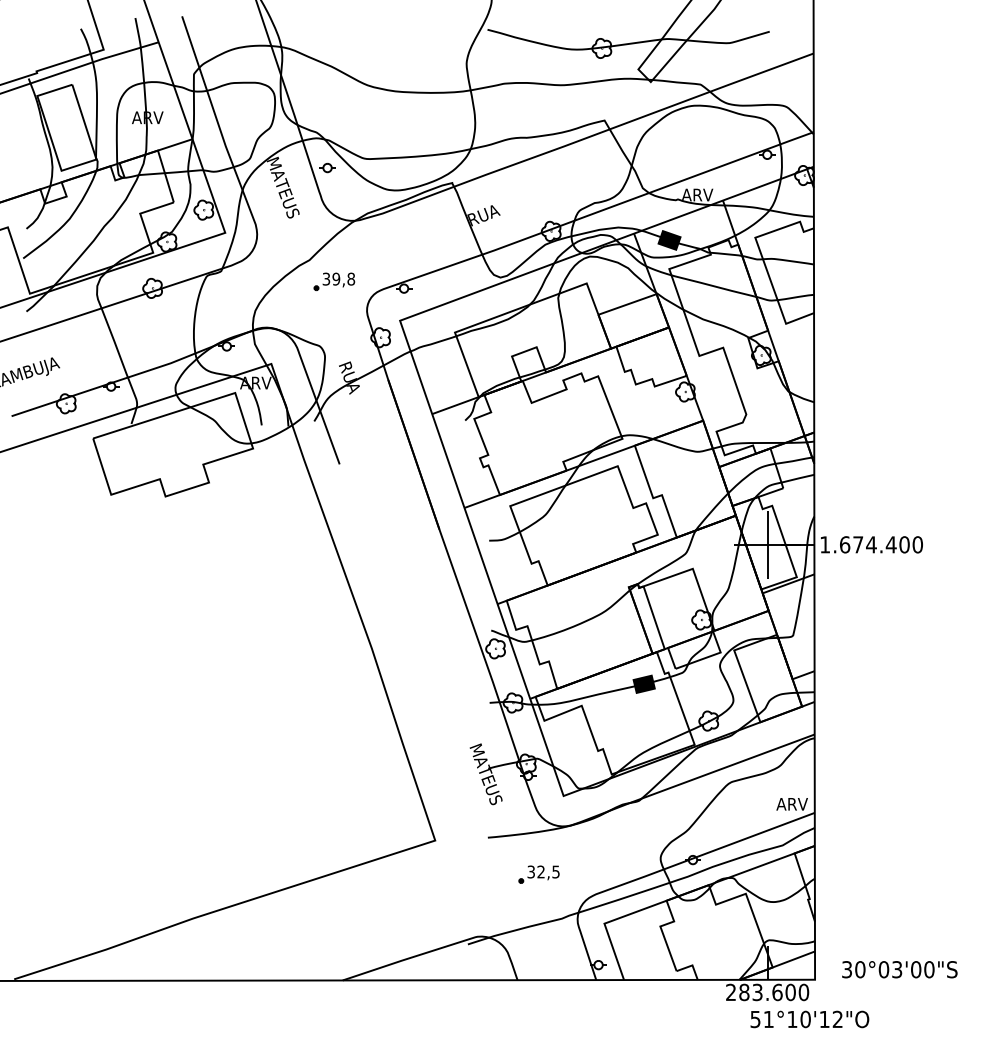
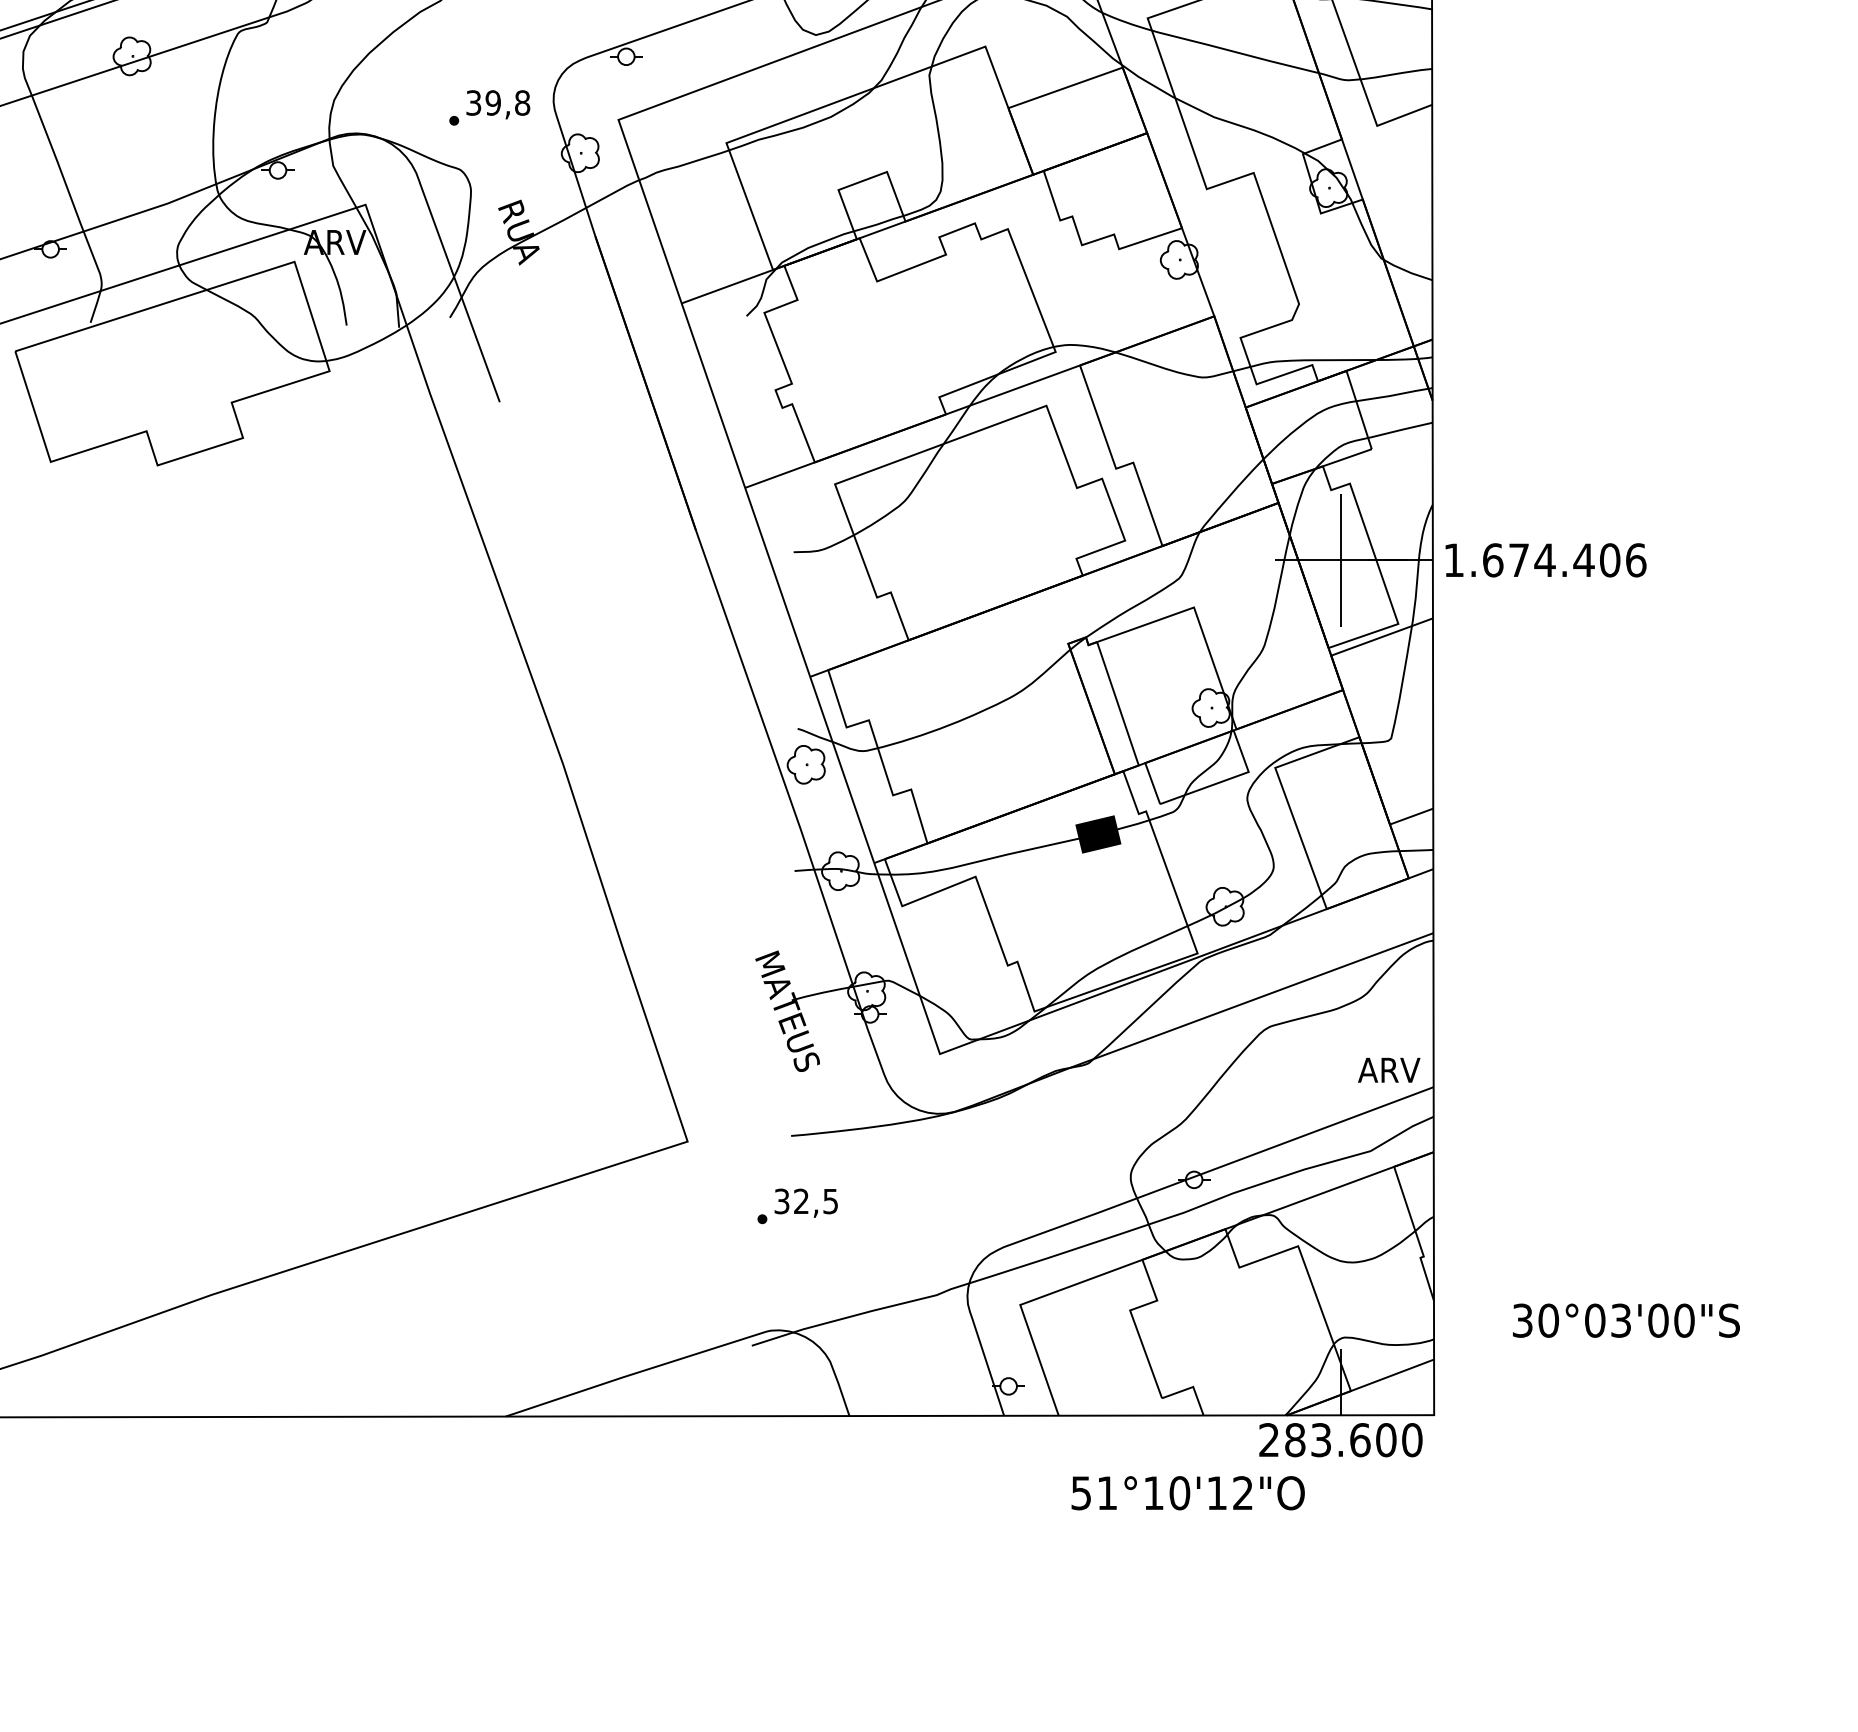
part: (334, 281) -> (489, 107), moved
text: (917, 544) -> (1635, 559), 1.674.400 -> 1.674.406
part: (538, 874) -> (796, 1206), moved
text: (899, 969) -> (1625, 1320), moved
text: (809, 1019) -> (1187, 1493), moved

